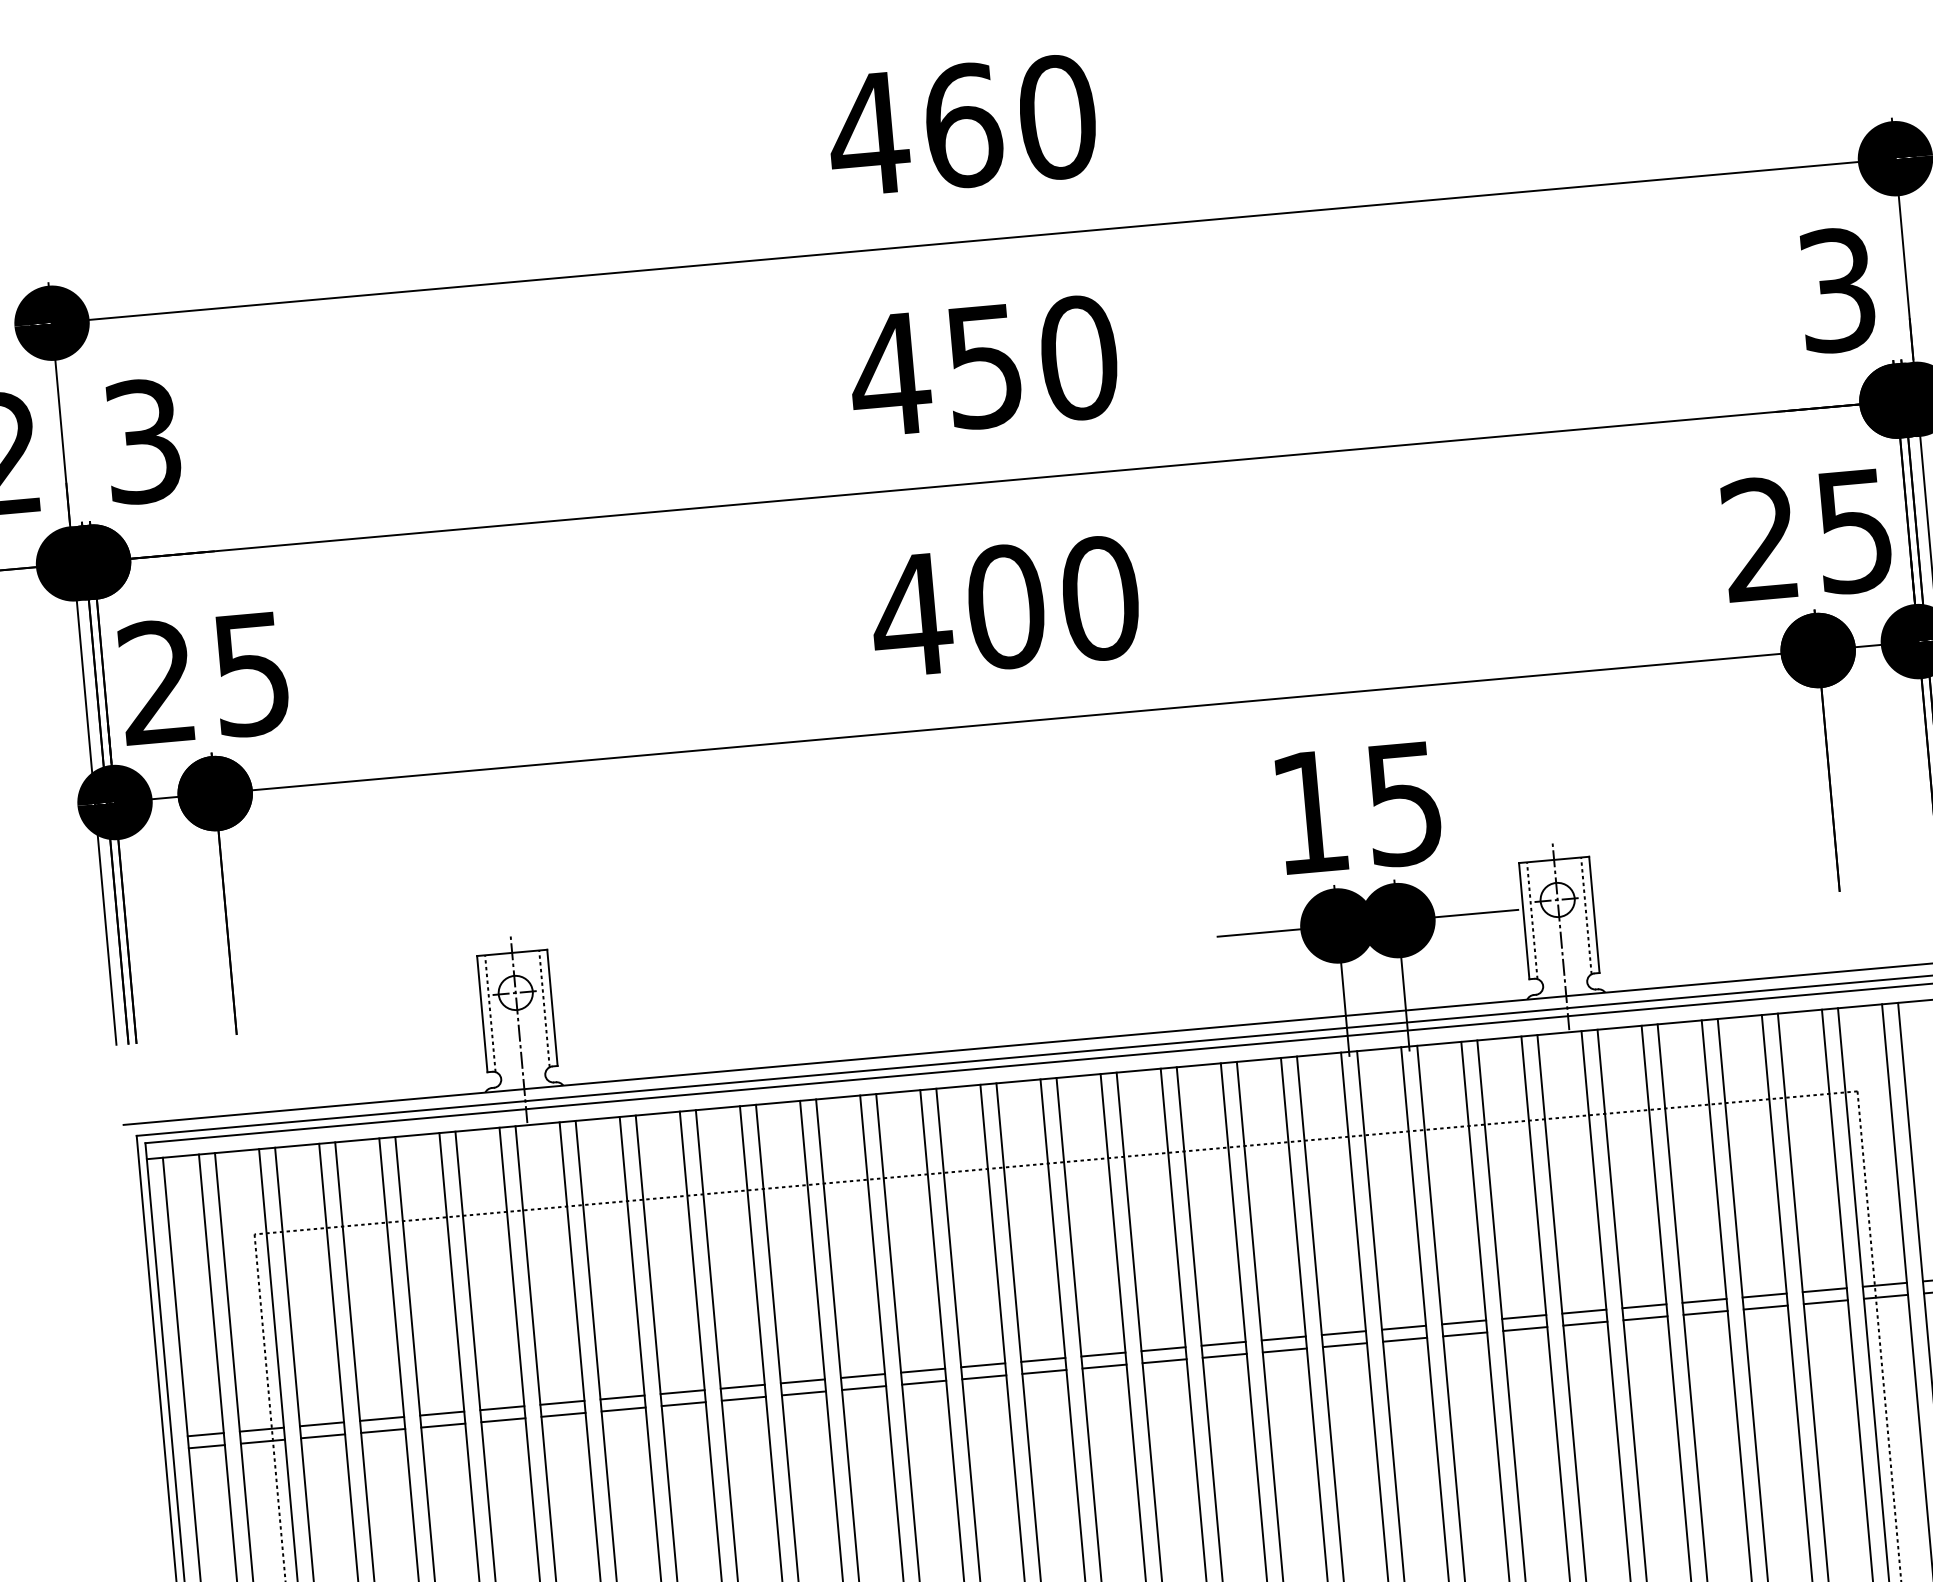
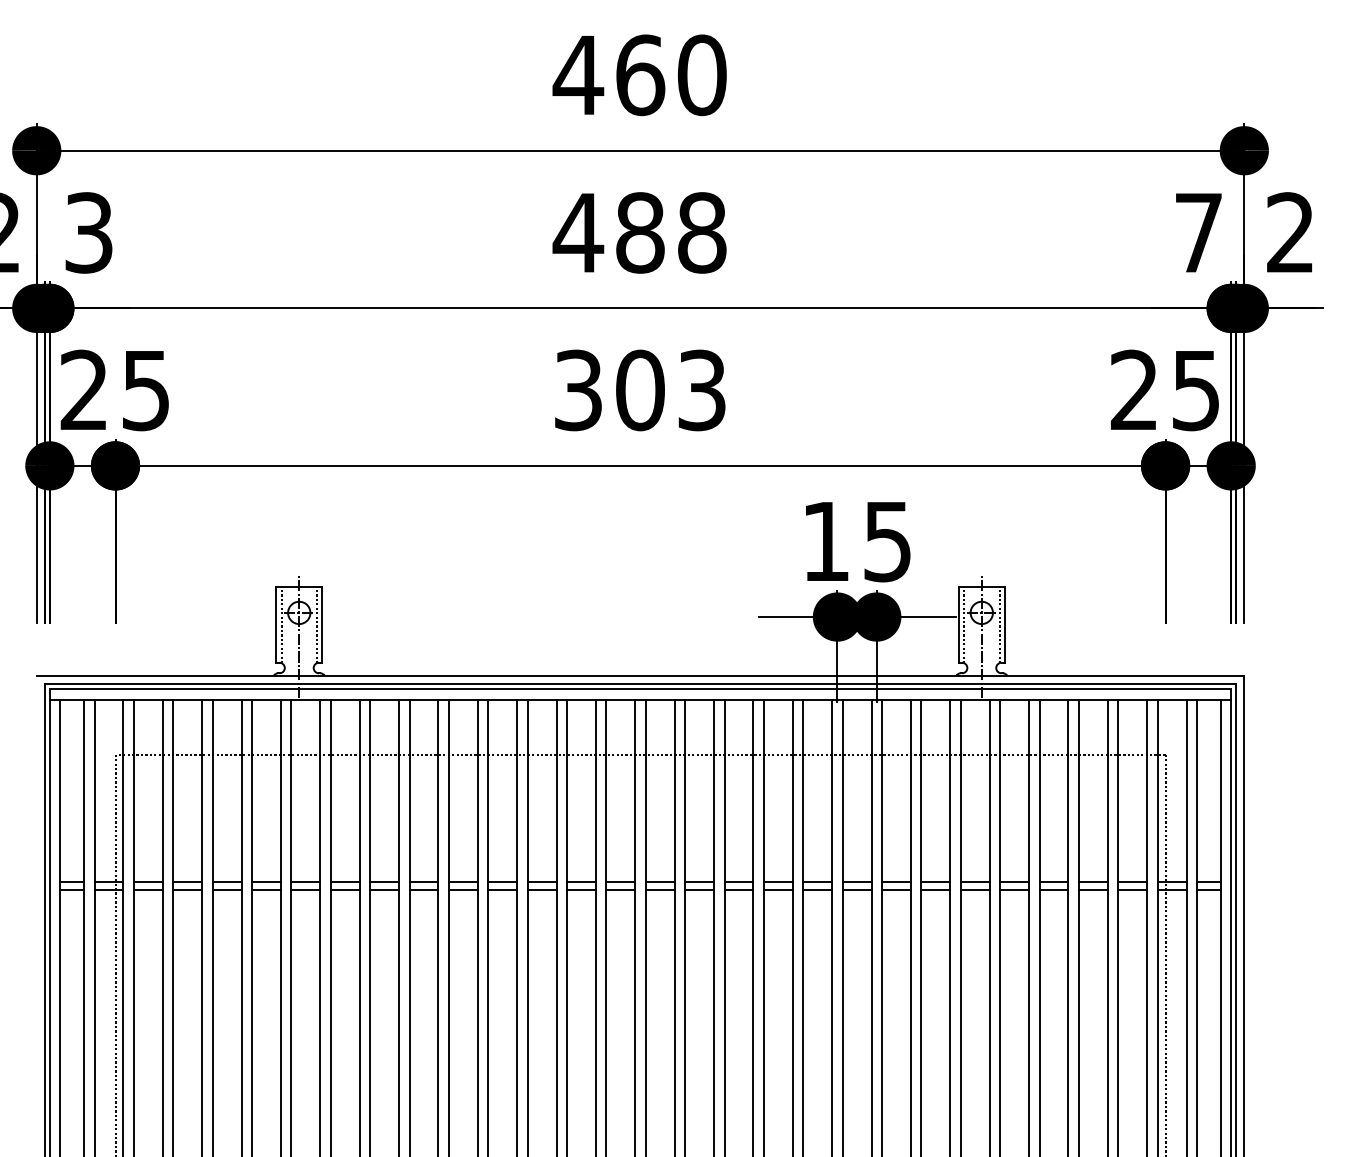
text: (1836, 289) -> (1198, 232), 3 -> 7
text: (1032, 361) -> (671, 232), 450 -> 488
text: (1004, 607) -> (639, 390), 400 -> 303

